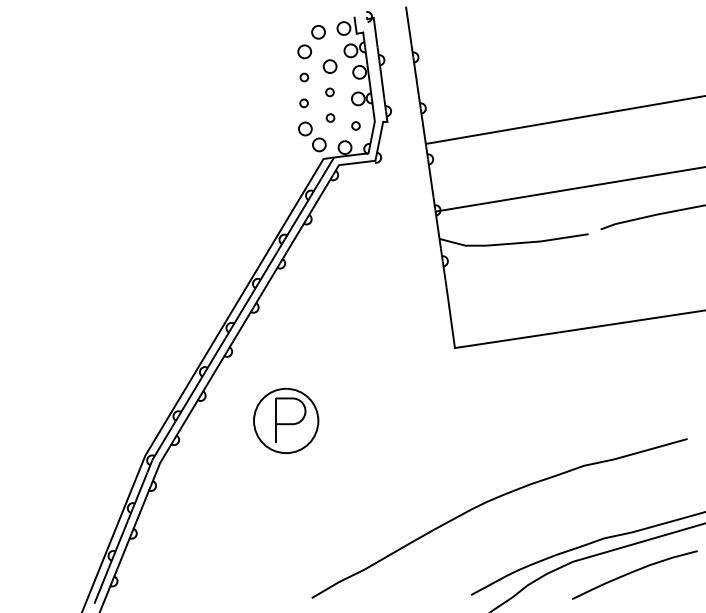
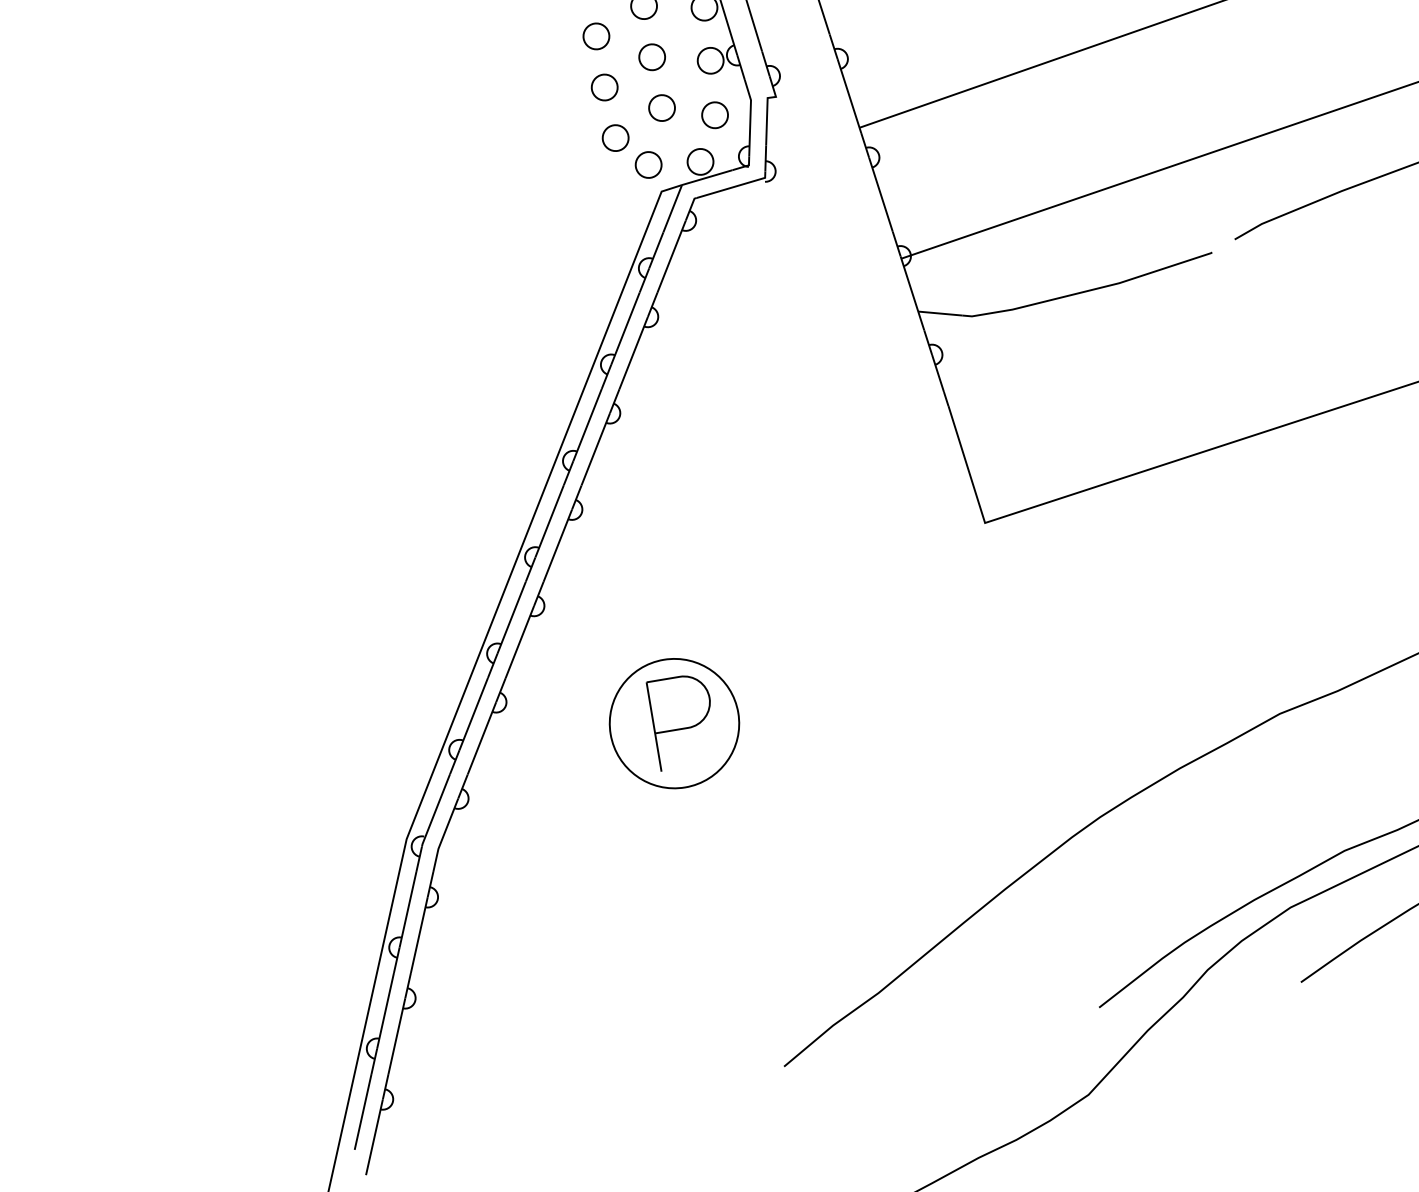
part: (304, 77) -> (596, 36), size x1.67
part: (329, 92) -> (651, 57), size x1.67
part: (303, 103) -> (603, 88), size x1.67
part: (330, 117) -> (661, 106), size x1.67
part: (355, 125) -> (713, 114), size x1.67

